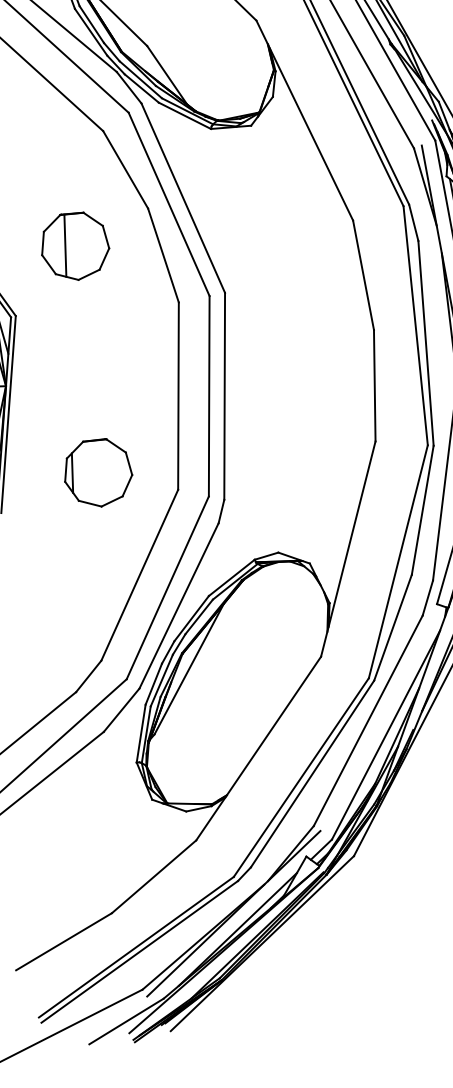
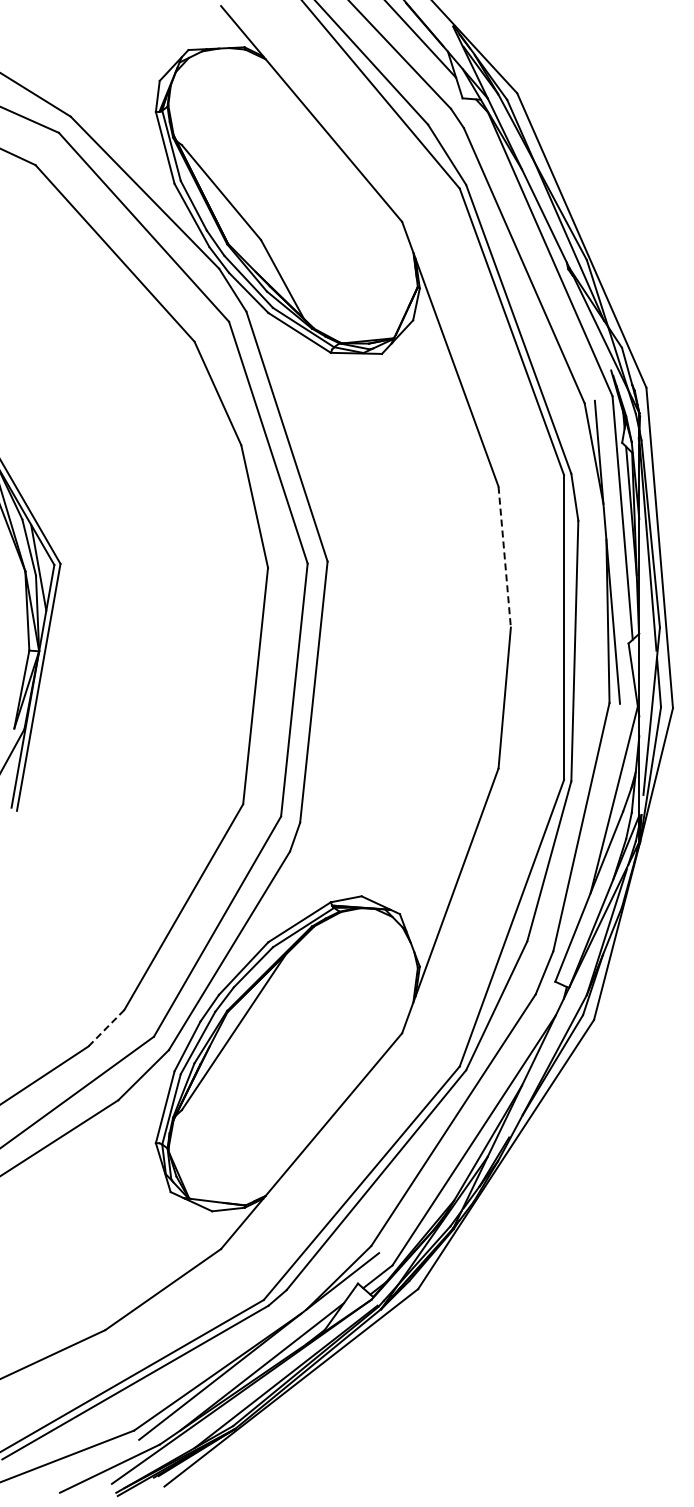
part: (75, 246) -> (144, 483), removed
line: (363, 275) -> (504, 557), solid -> dashed
part: (98, 472) -> (144, 772), removed
line: (88, 676) -> (106, 1028), solid -> dashed

